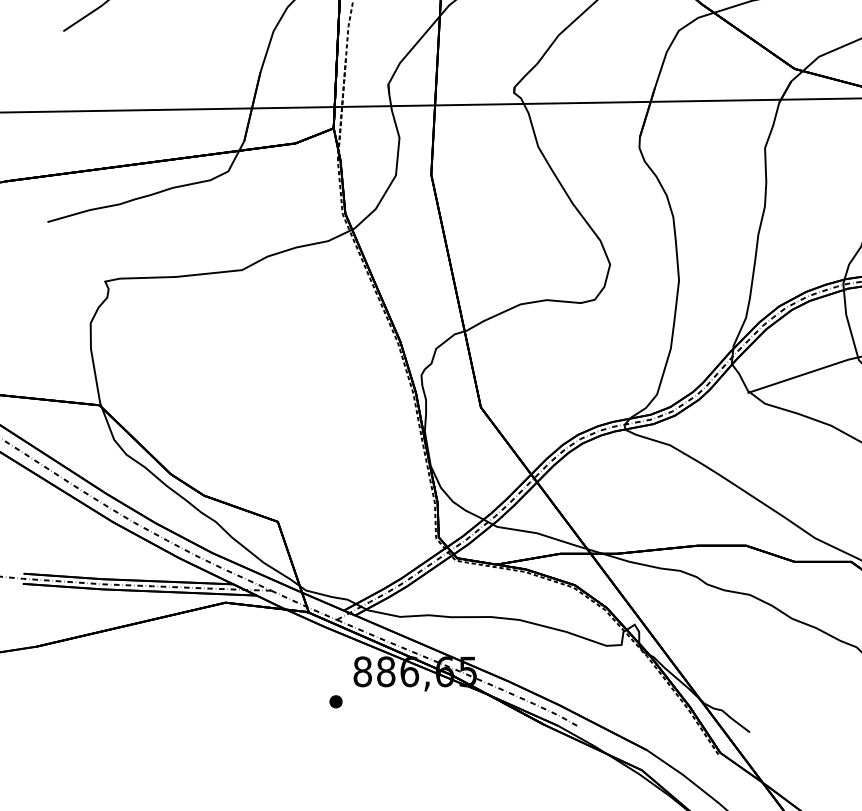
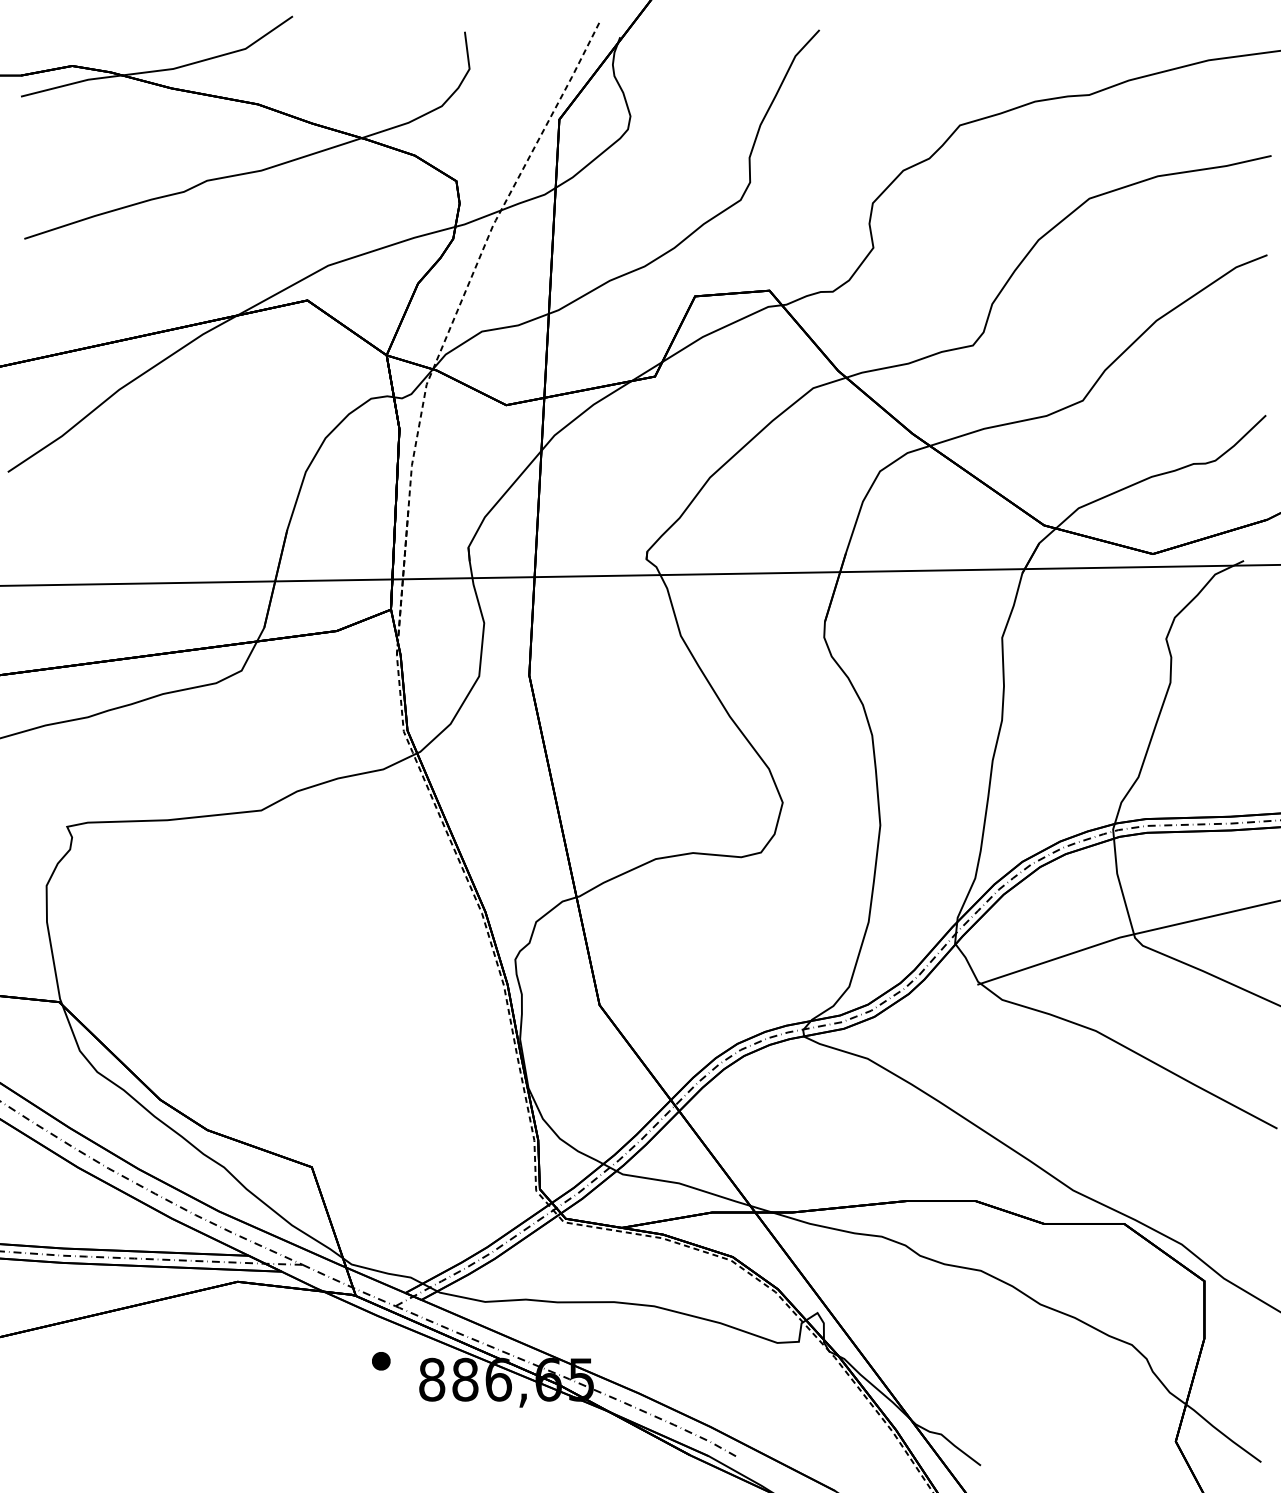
part: (336, 701) -> (381, 1361), moved

